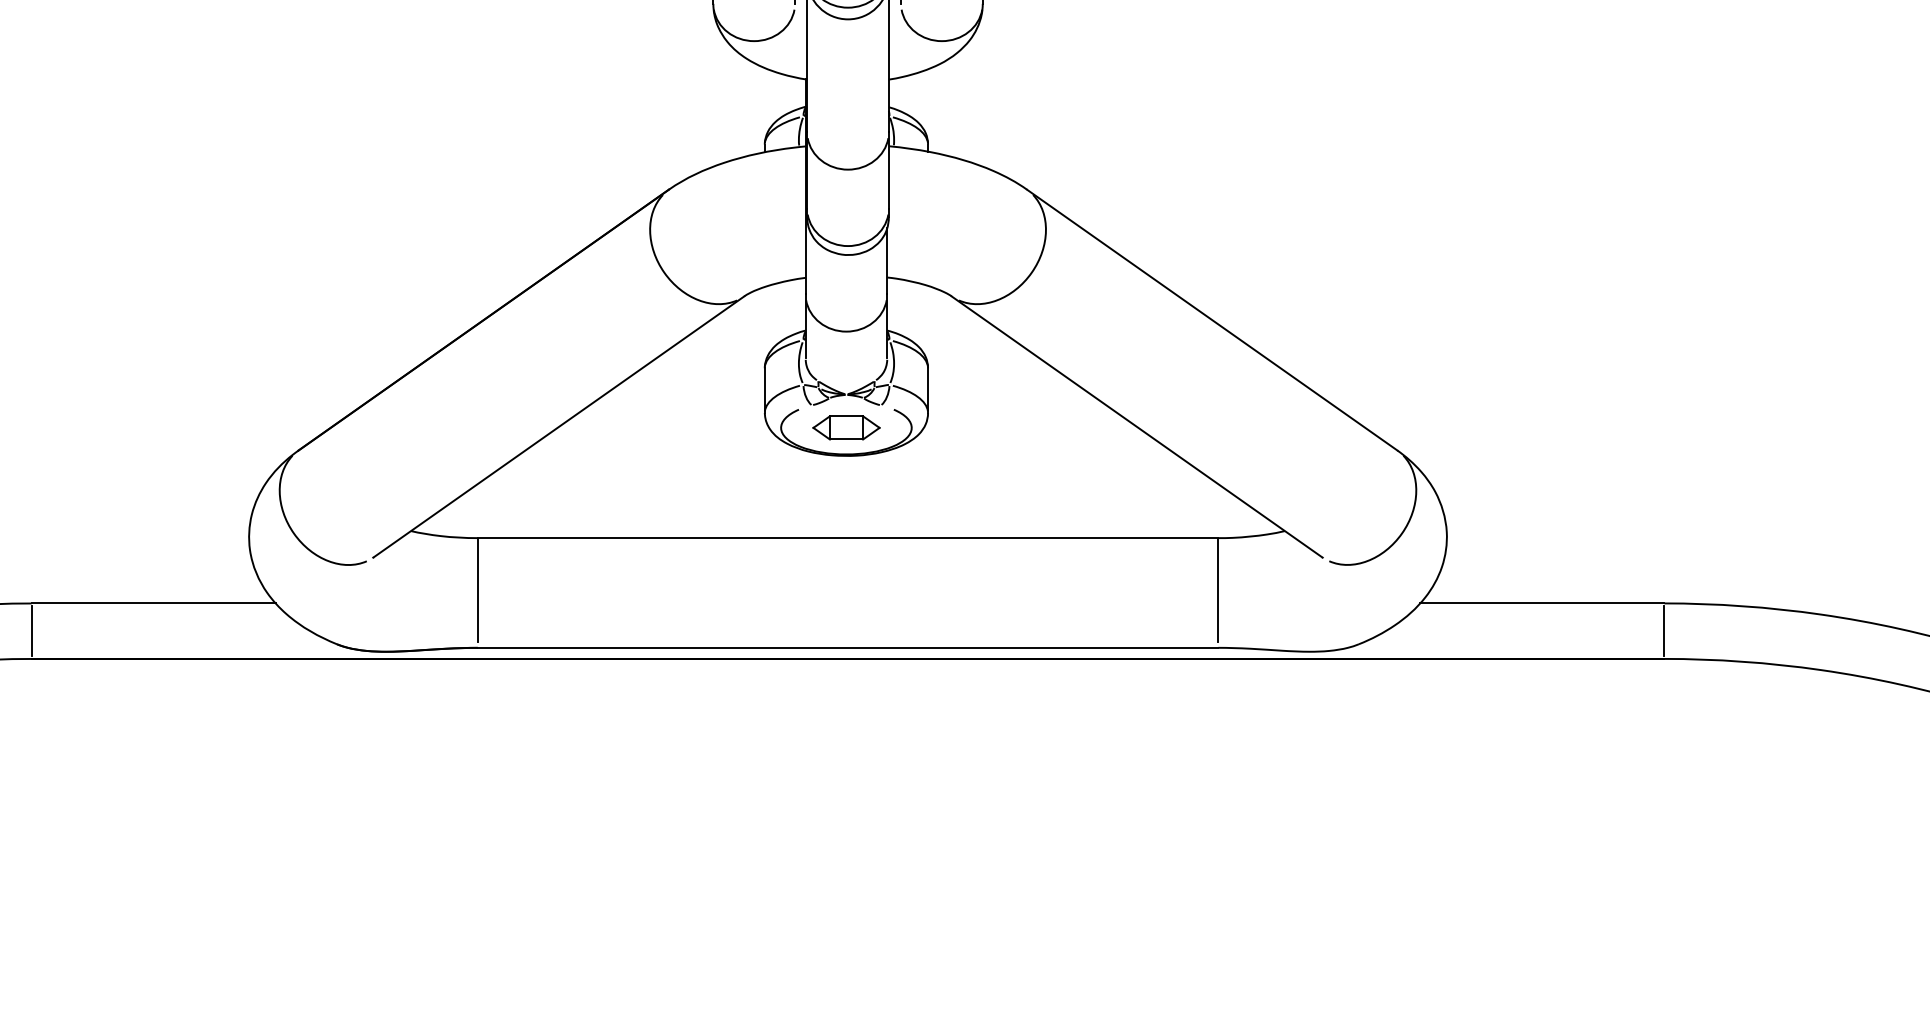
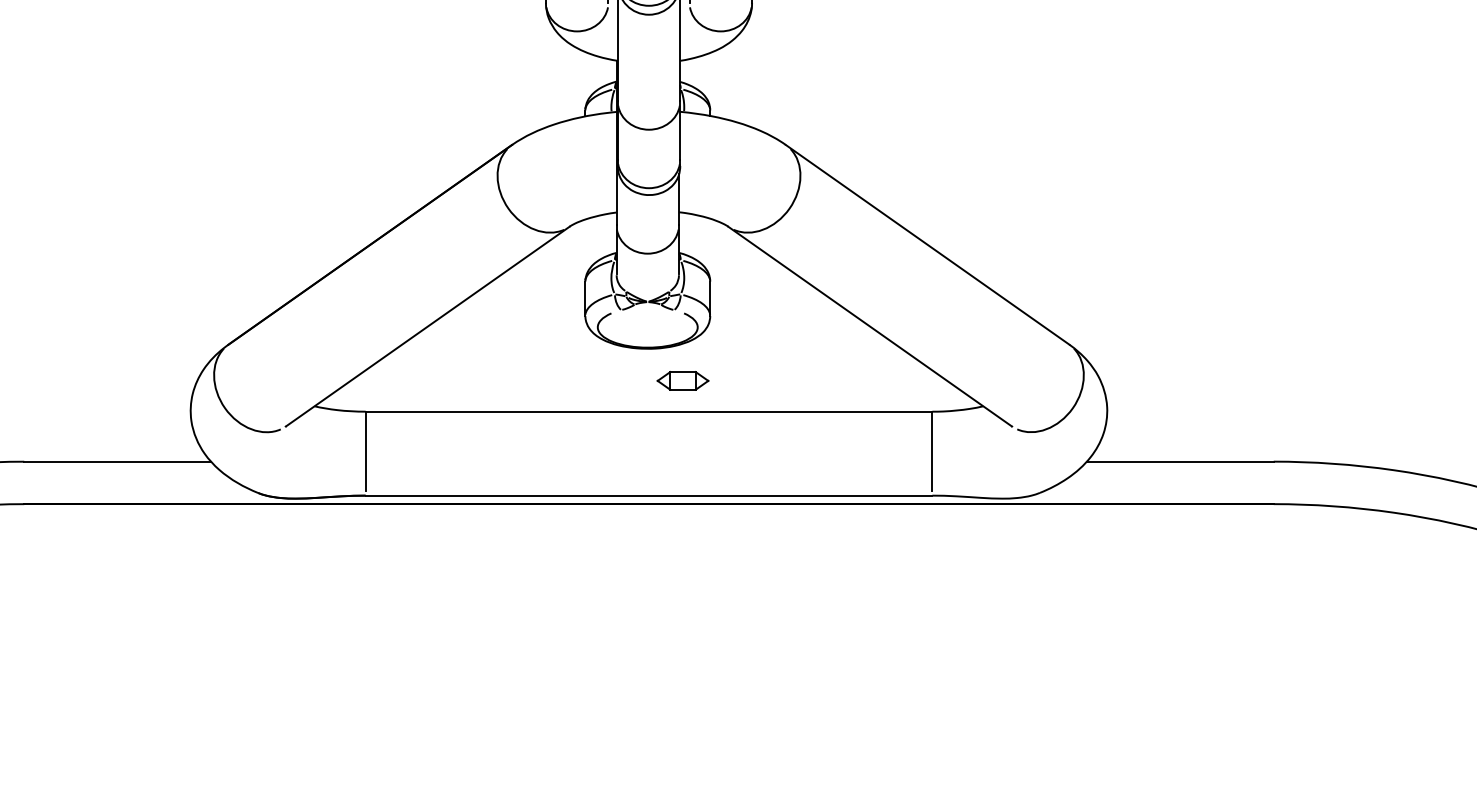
part: (846, 427) -> (683, 380), moved
line: (31, 631) -> (24, 483), removed
line: (1664, 631) -> (1273, 483), removed

